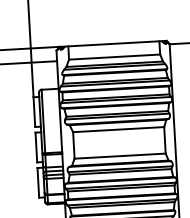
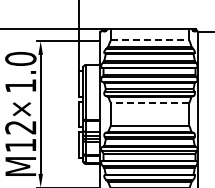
line: (115, 57) -> (150, 40), solid -> dashed
line: (117, 129) -> (149, 102), solid -> dashed

